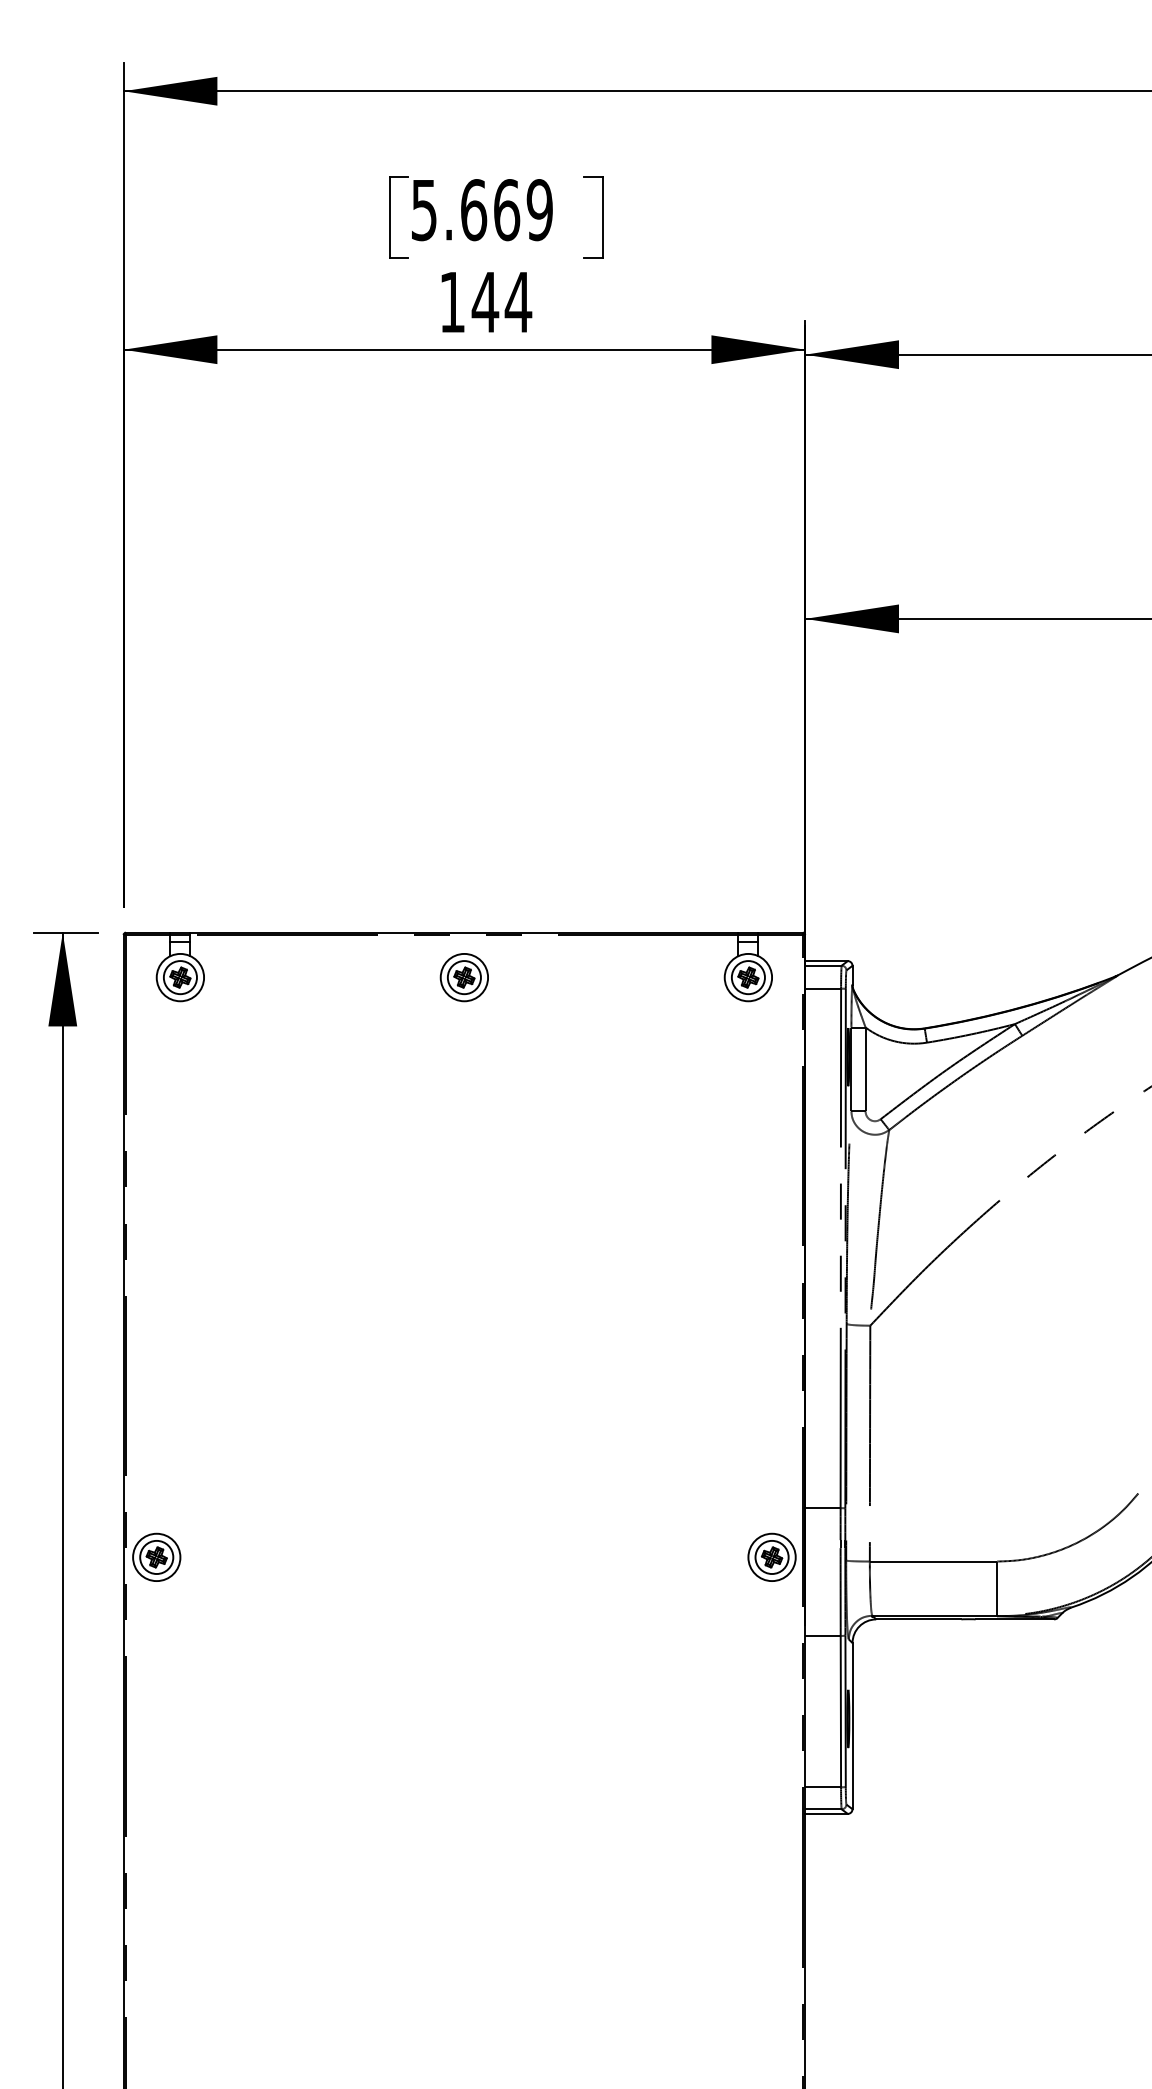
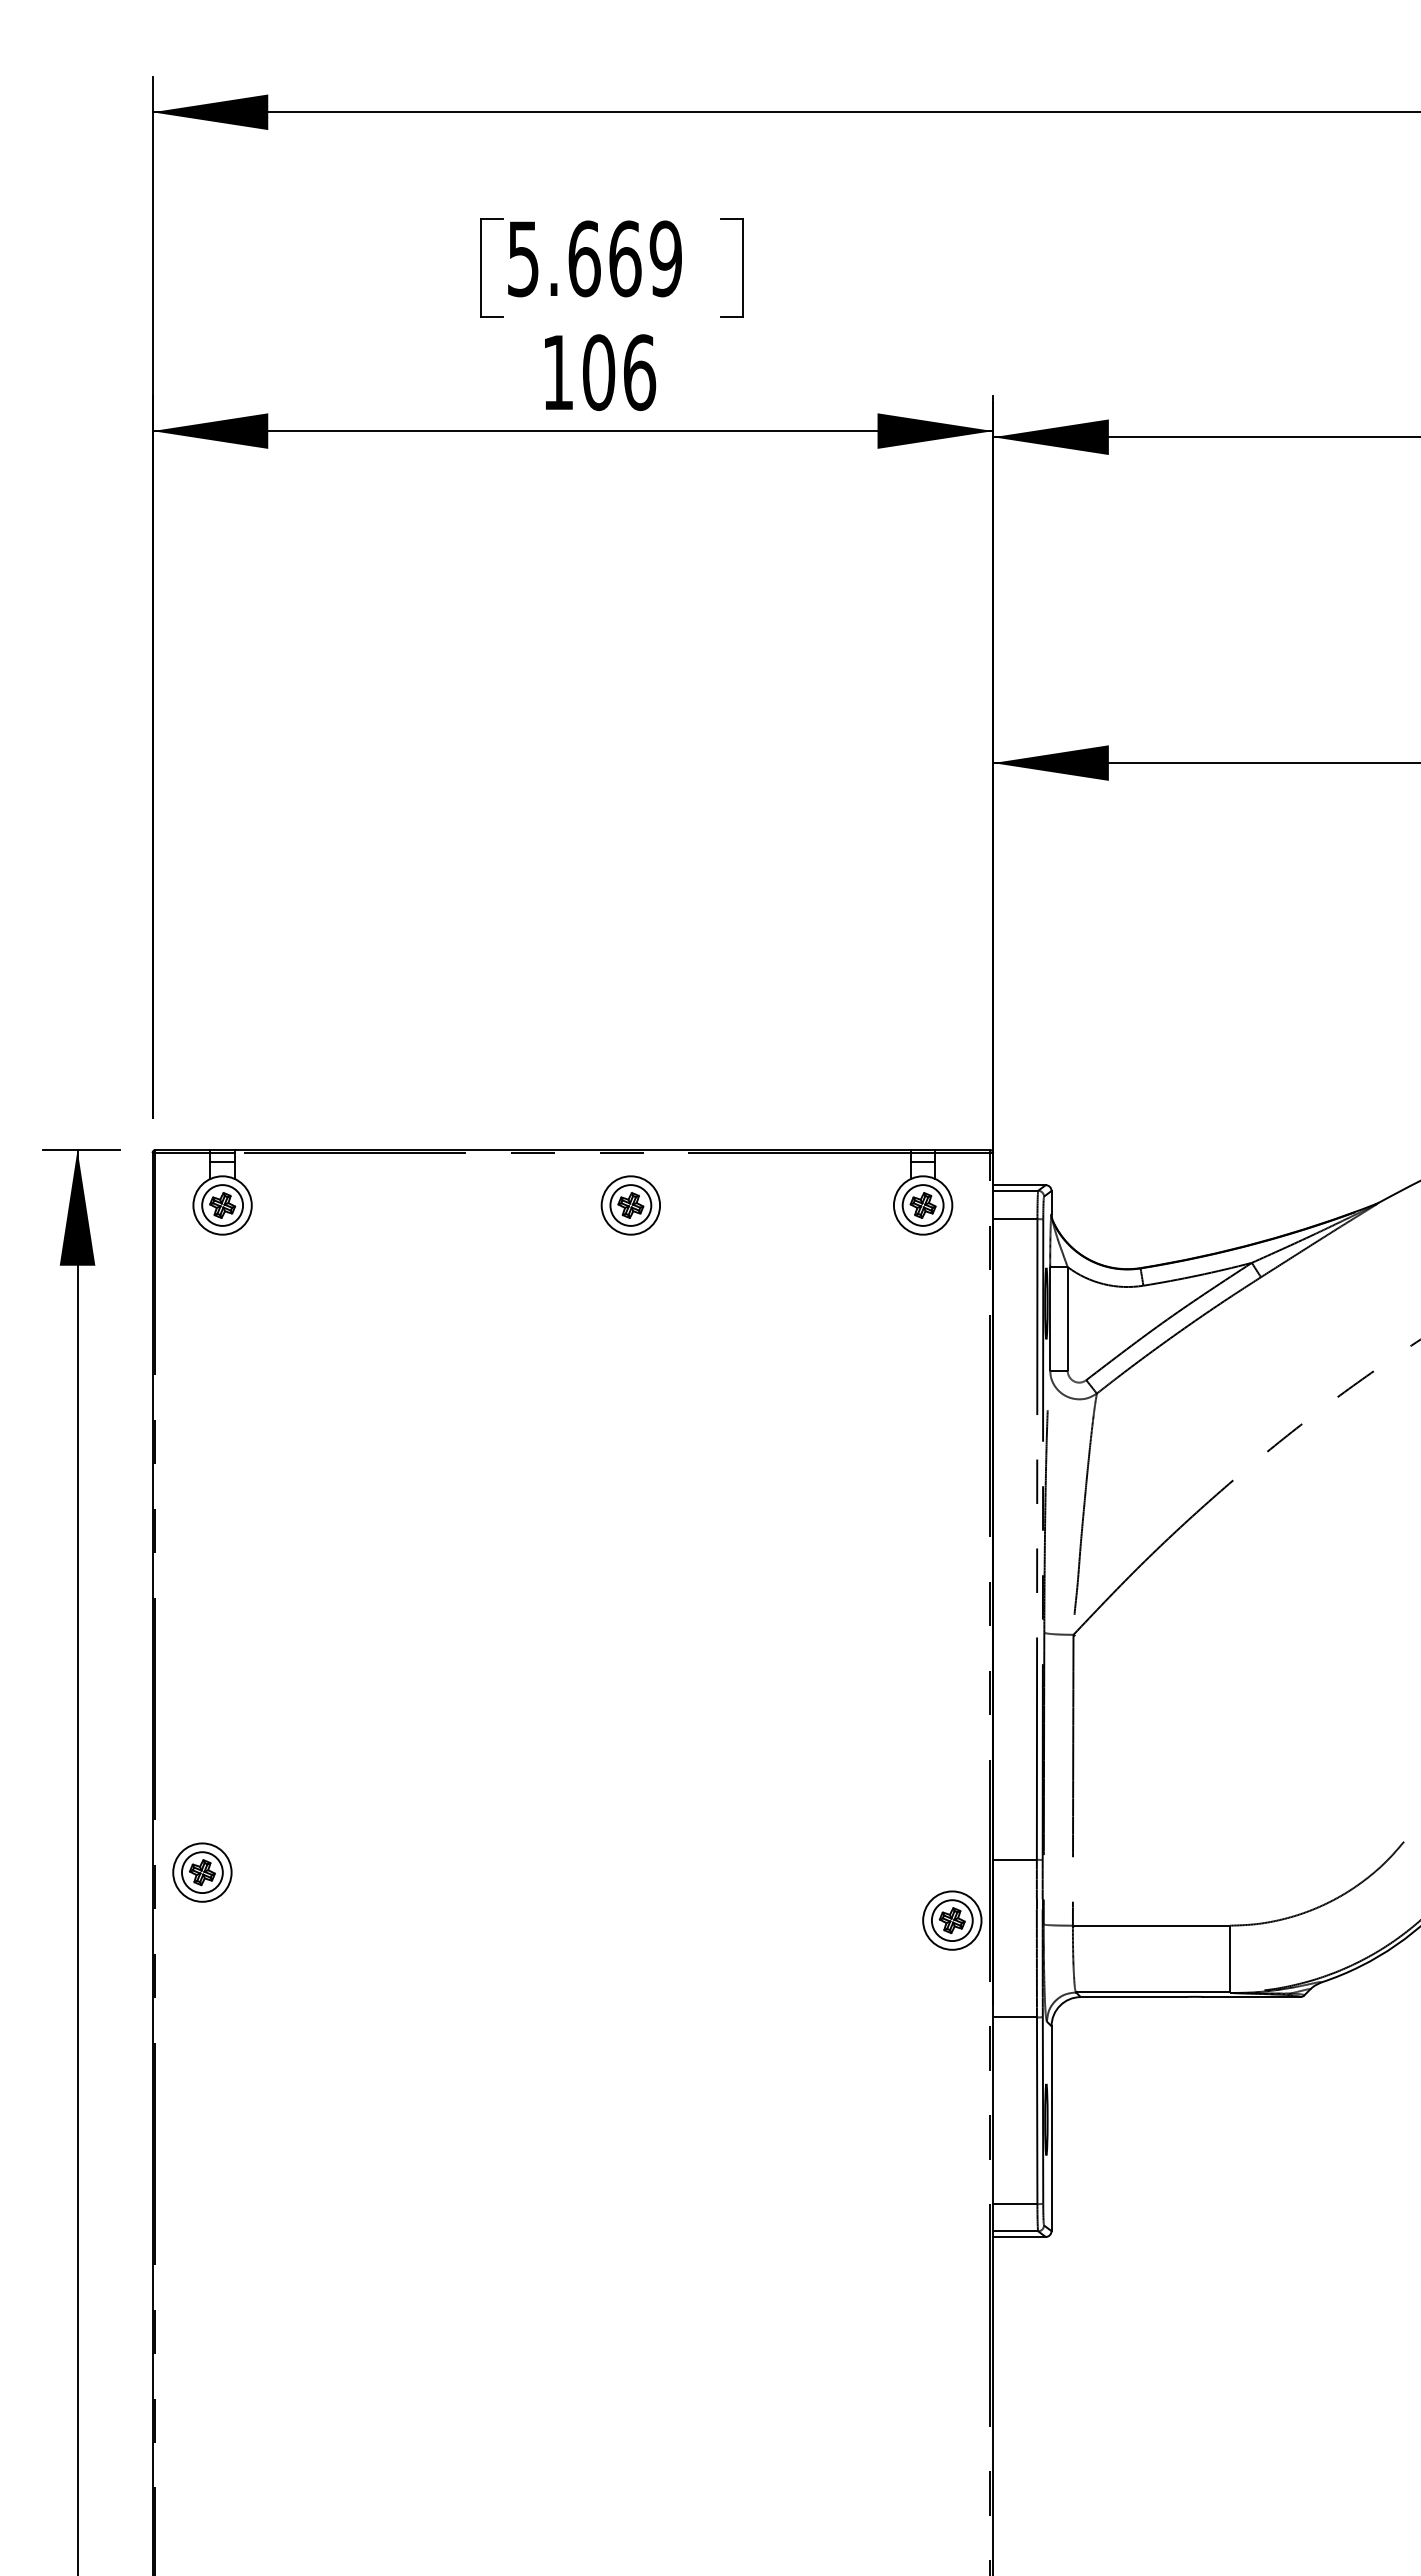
text: (501, 302) -> (618, 372), 144 -> 106
part: (464, 977) -> (630, 1205), moved
part: (156, 1557) -> (202, 1872), moved

